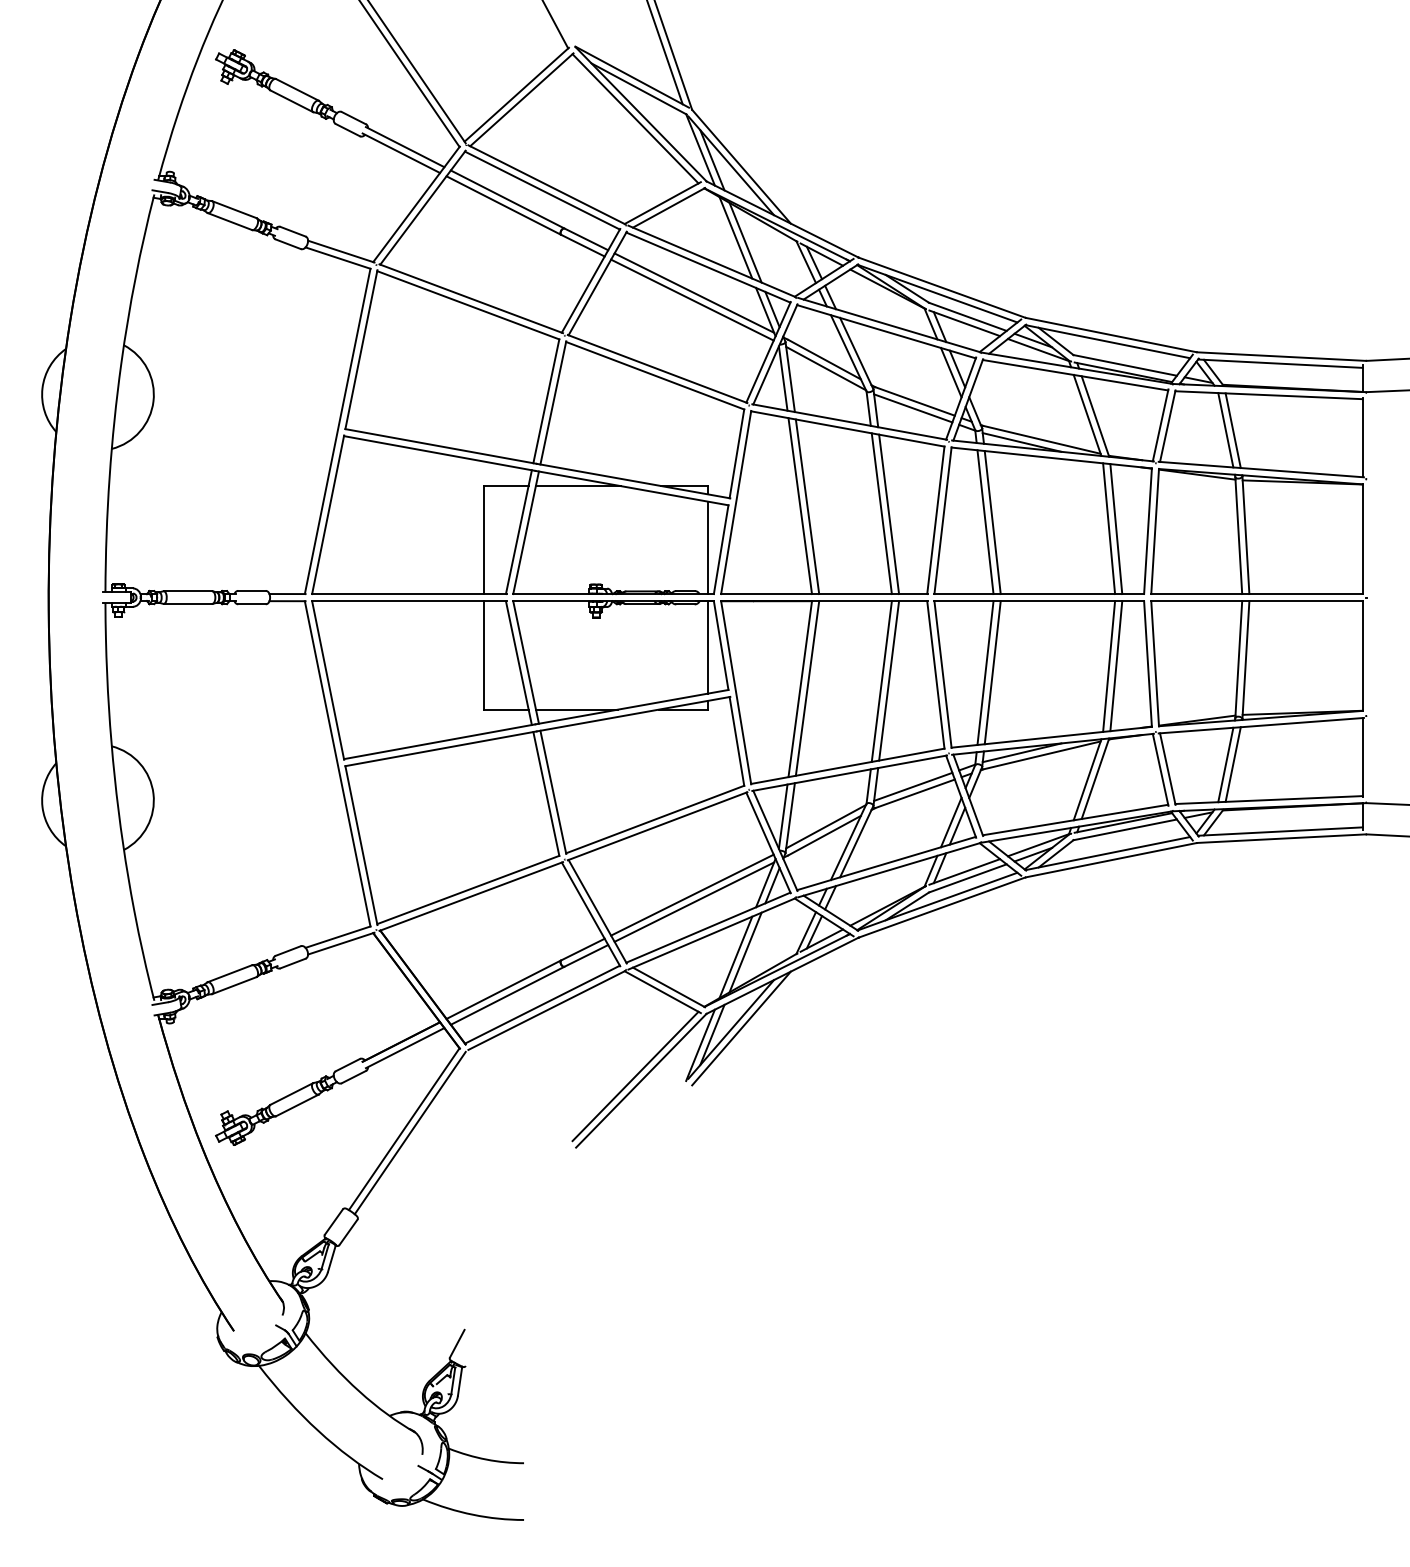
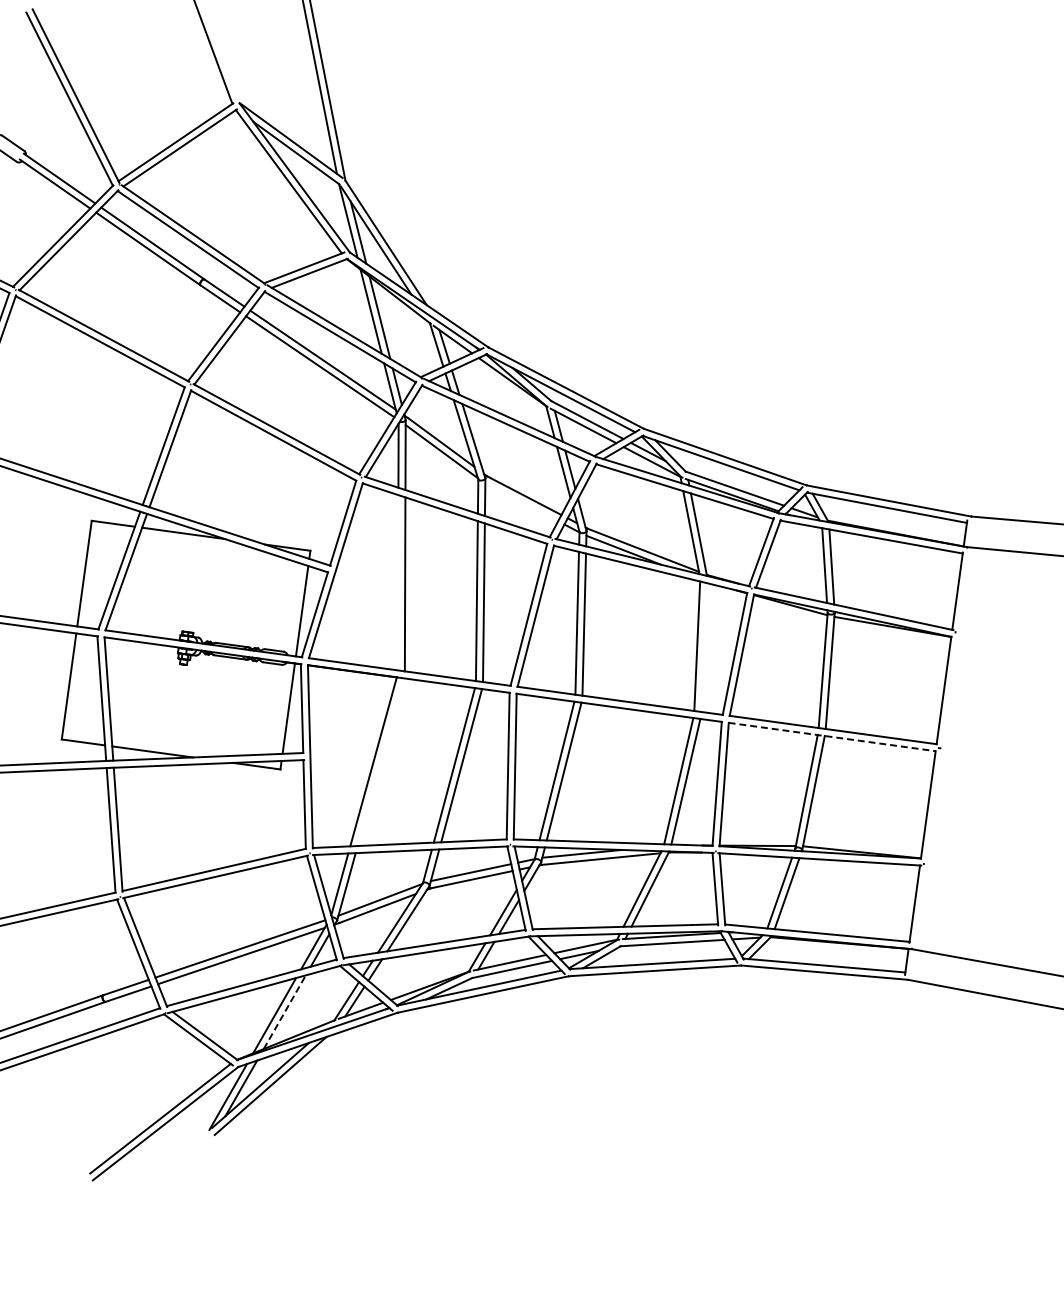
line: (913, 408) -> (521, 502), removed
line: (800, 506) -> (398, 583), removed
line: (1116, 529) -> (704, 648), removed
line: (1257, 601) -> (832, 737), solid -> dashed
line: (807, 688) -> (380, 762), removed
line: (745, 952) -> (284, 1012), solid -> dashed

